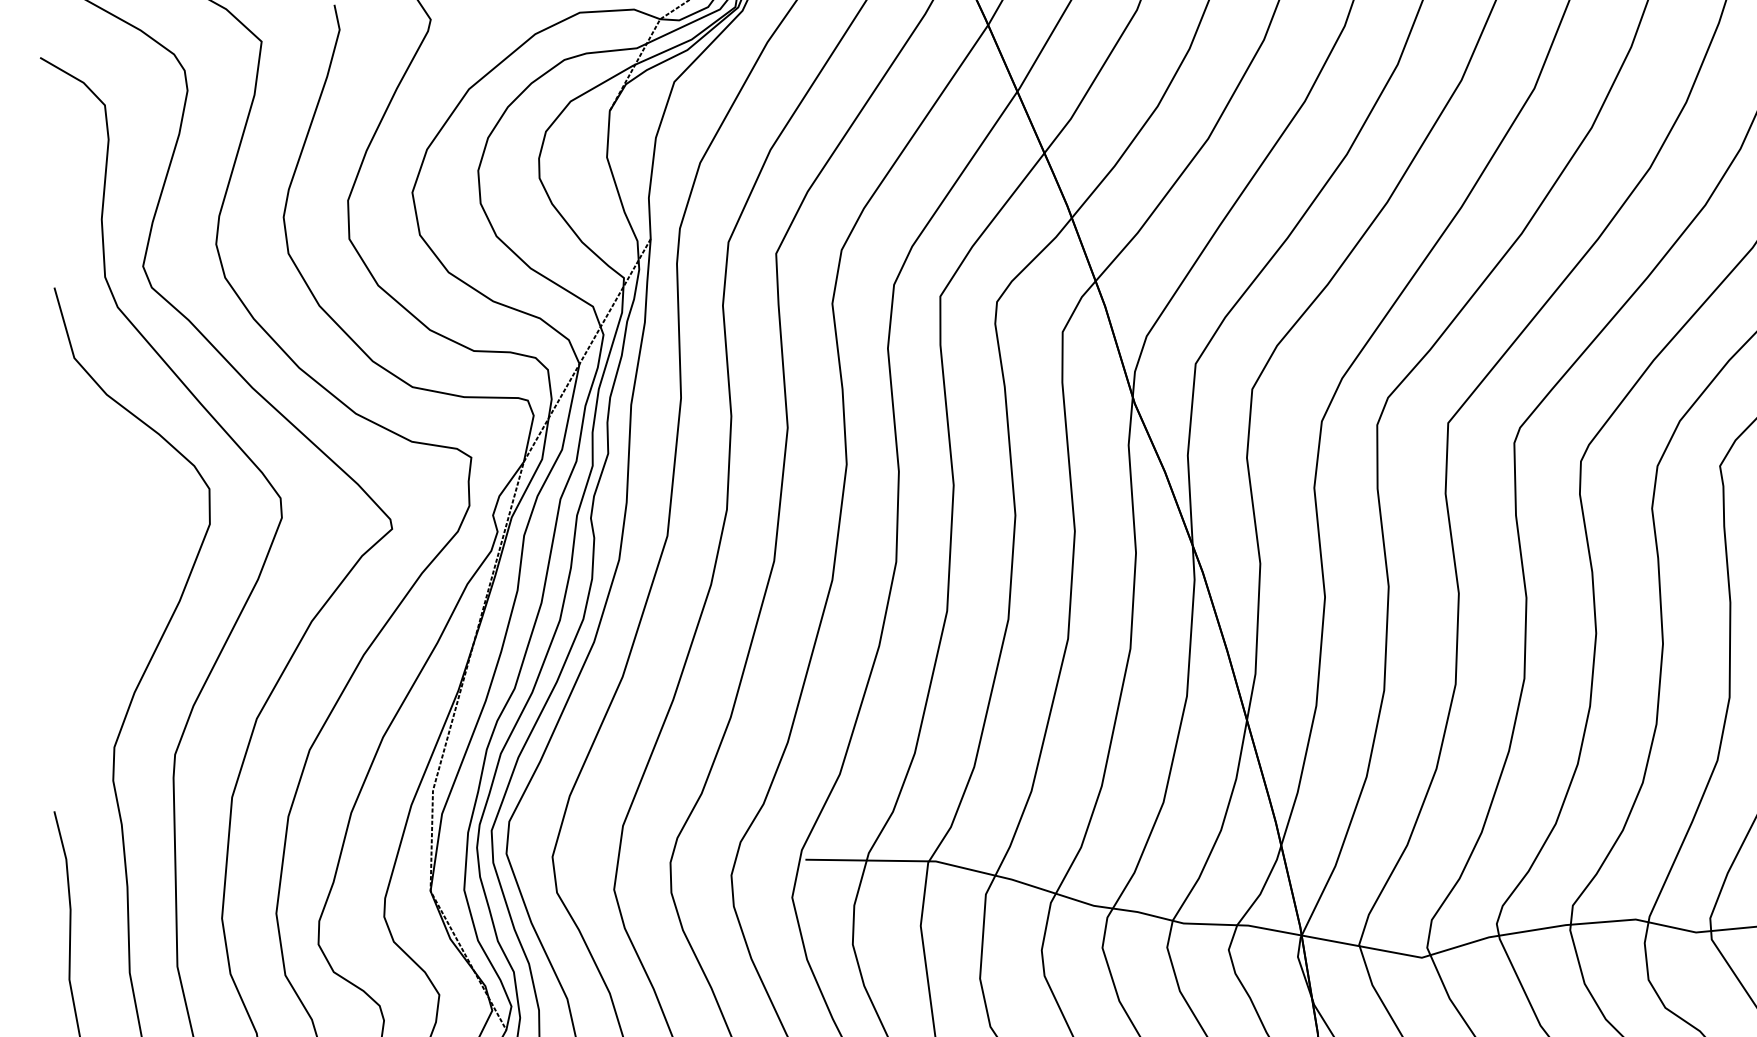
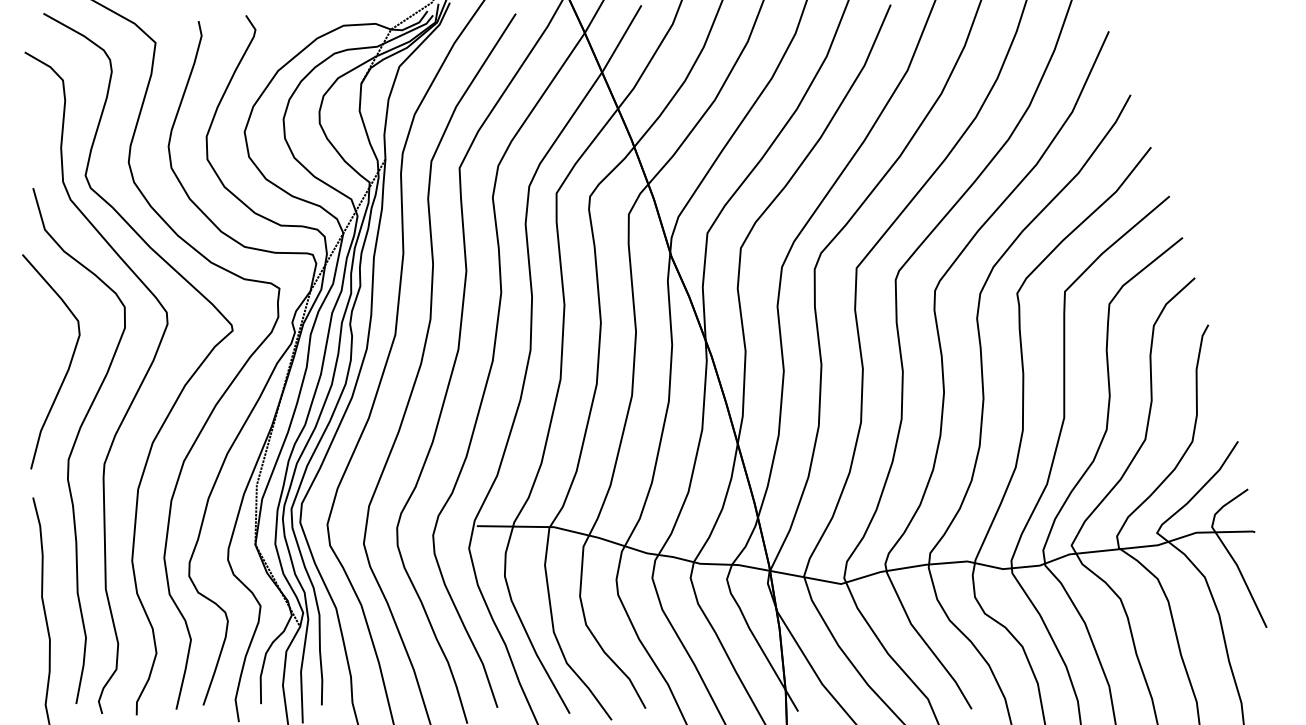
curve: (114, 589) -> (68, 366), added

